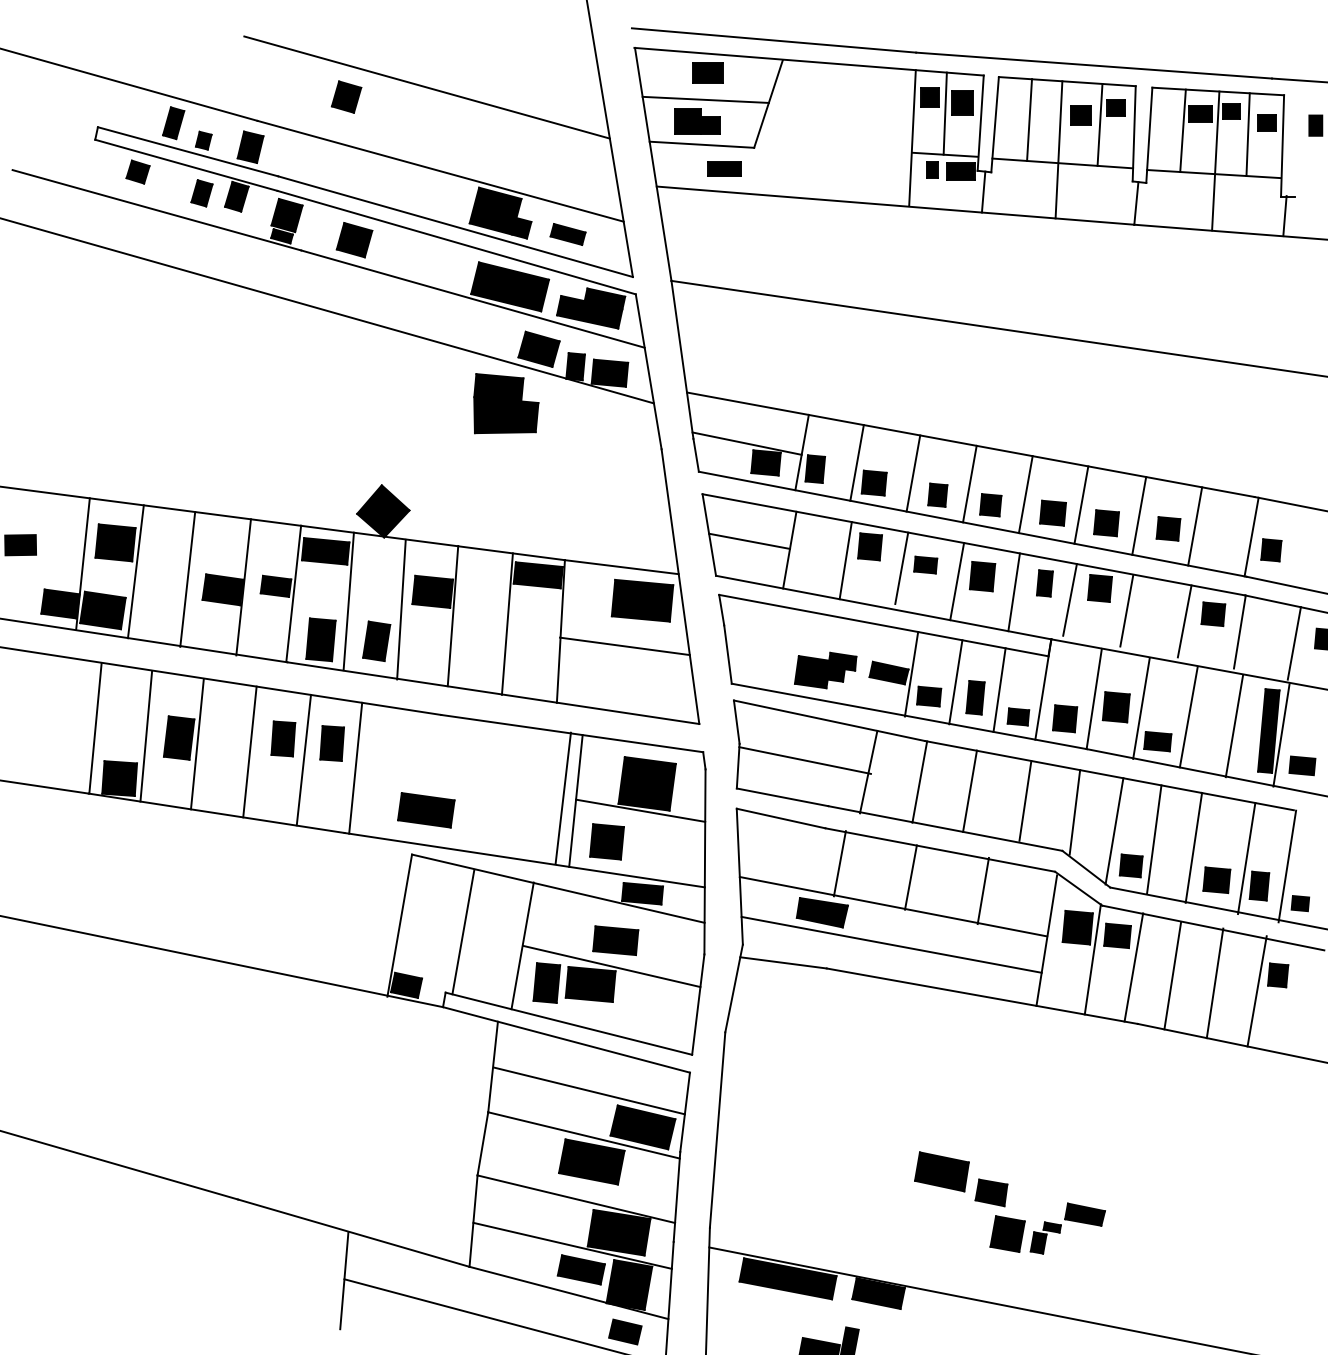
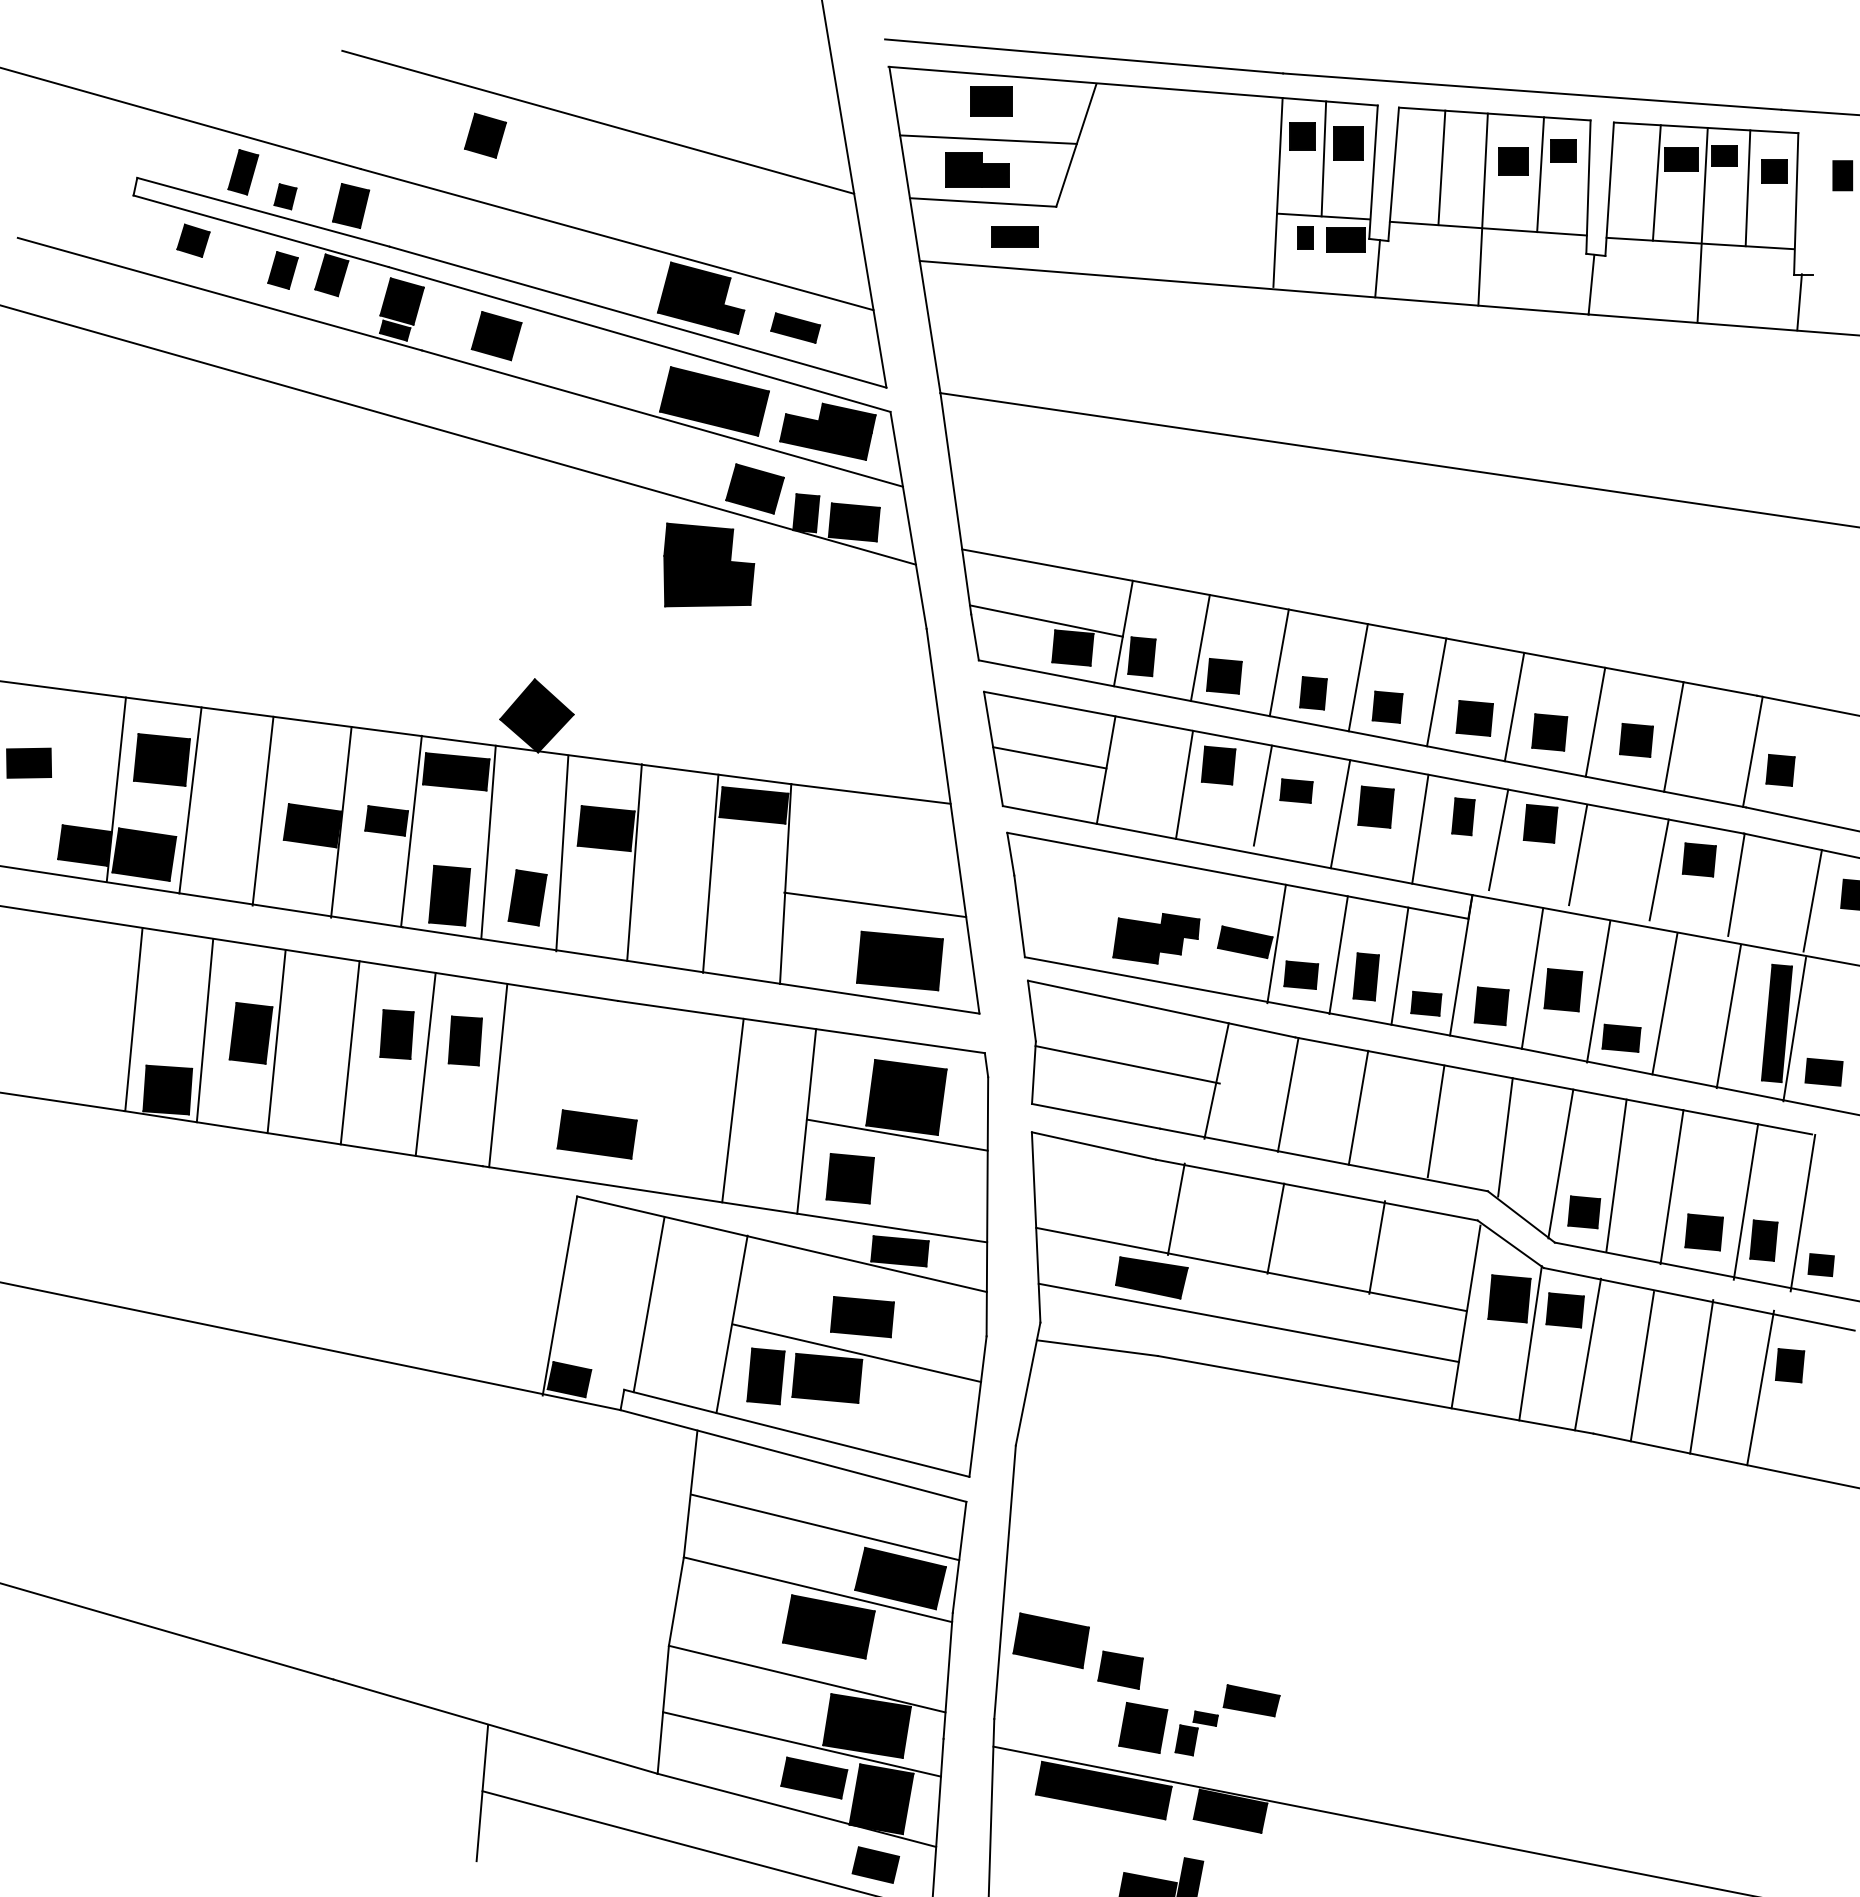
part: (642, 600) -> (899, 960), moved
line: (562, 798) -> (732, 1110), moved
part: (1009, 1203) -> (1146, 1684), moved

